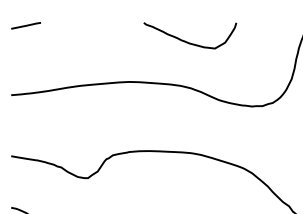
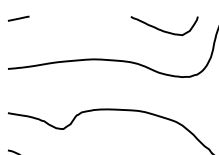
curve: (187, 40) -> (162, 29), moved

